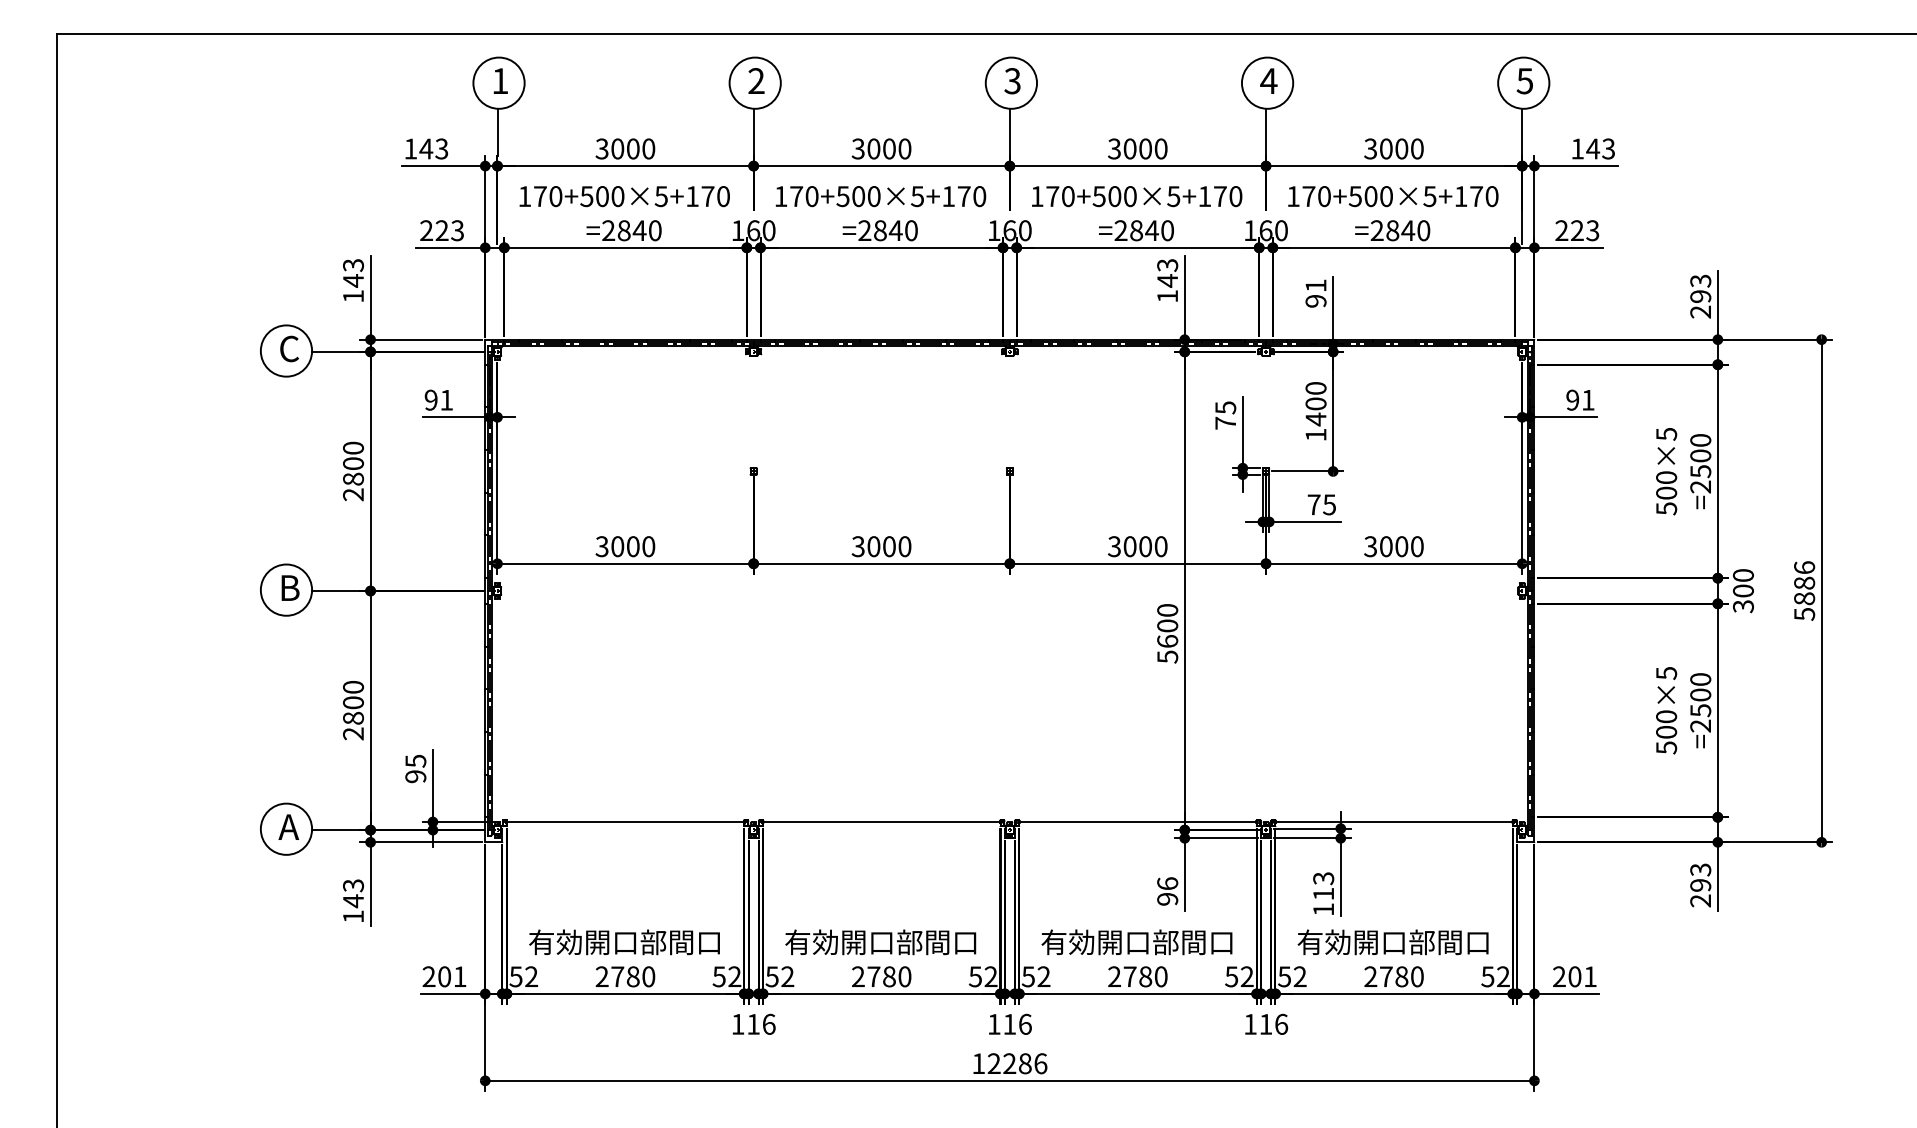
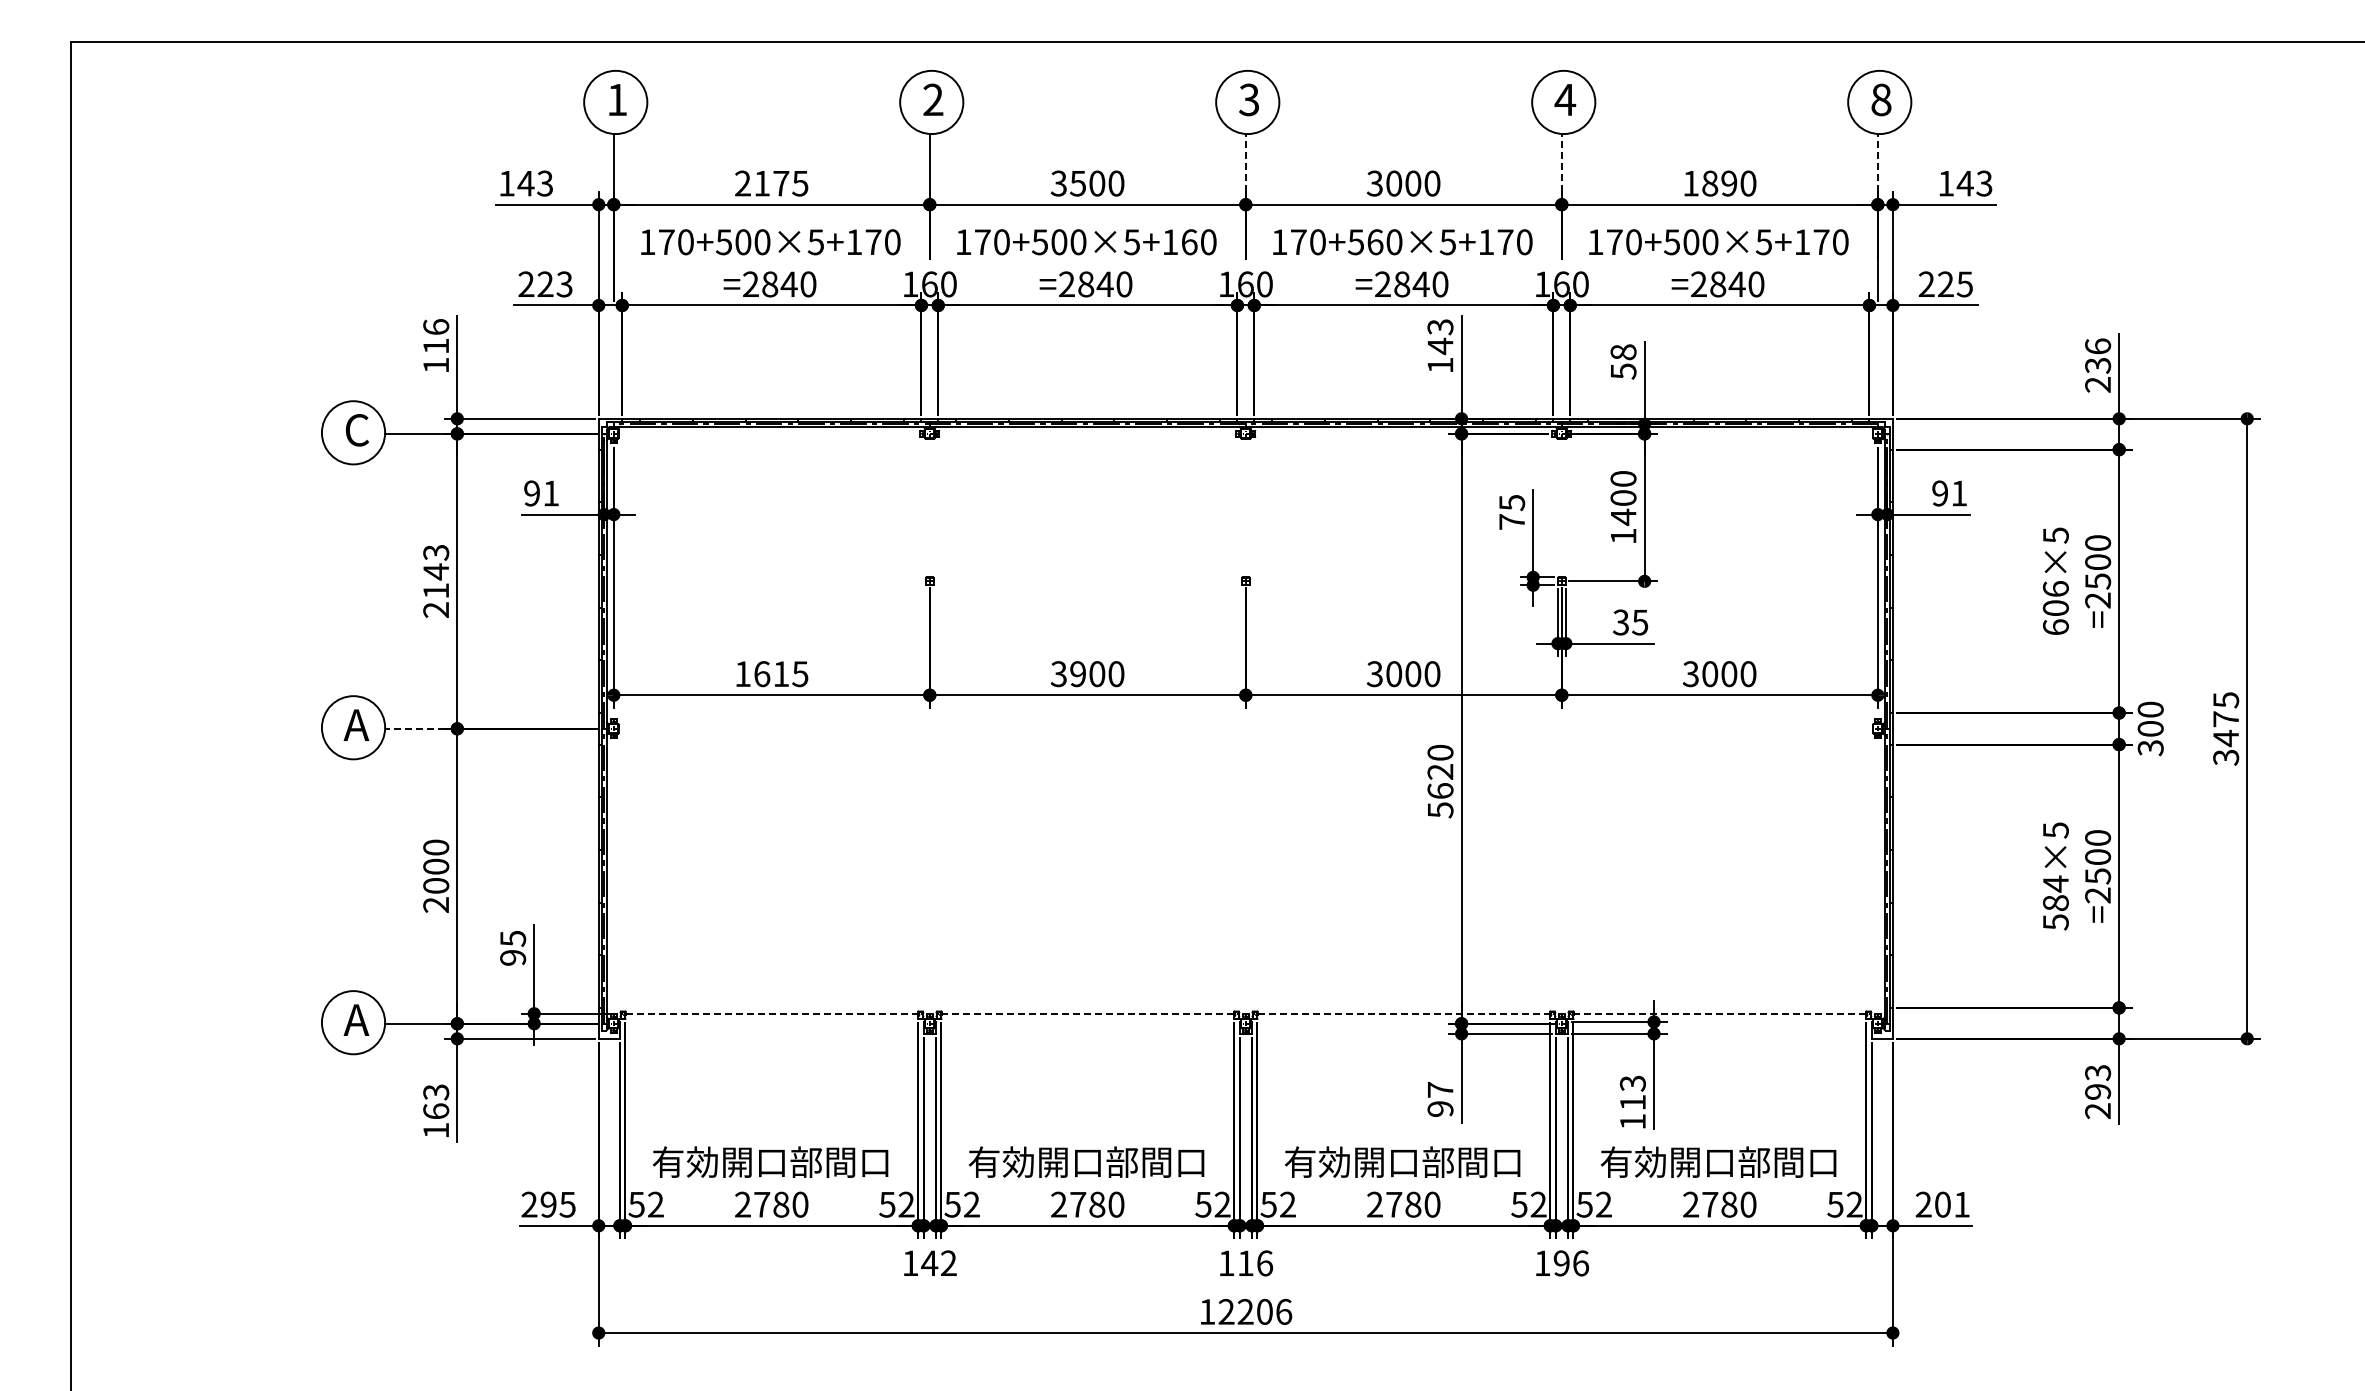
text: (1525, 80) -> (1881, 99), 5 -> 8
line: (1009, 131) -> (1245, 162), solid -> dashed
line: (1265, 131) -> (1561, 162), solid -> dashed
line: (1521, 131) -> (1877, 162), solid -> dashed
text: (625, 148) -> (771, 183), 3000 -> 2175
text: (873, 148) -> (1077, 183), 3000 -> 3500
text: (1385, 148) -> (1709, 183), 3000 -> 1890
text: (964, 196) -> (1189, 242), 170+500×5+170 -> 170+500×5+160
text: (1114, 196) -> (1375, 242), 170+500×5+170 -> 170+560×5+170
text: (1592, 229) -> (1964, 283), 223 -> 225
text: (353, 273) -> (436, 337), 143 -> 116
text: (1701, 288) -> (2098, 355), 293 -> 236
text: (1316, 293) -> (1623, 361), 91 -> 58
text: (353, 463) -> (436, 571), 2800 -> 2143
text: (1666, 493) -> (2055, 608), 500×5 -> 606×5
text: (1314, 504) -> (1621, 622), 75 -> 35
text: (625, 546) -> (771, 674), 3000 -> 1615
text: (874, 546) -> (1078, 674), 3000 -> 3900
text: (288, 587) -> (356, 724), B -> A
line: (335, 590) -> (414, 728), solid -> dashed
text: (1804, 590) -> (2226, 728), 5886 -> 3475
text: (1167, 625) -> (1440, 771), 5600 -> 5620
text: (353, 718) -> (436, 885), 2800 -> 2000
text: (1666, 723) -> (2055, 892), 500×5 -> 584×5
line: (625, 821) -> (771, 1013), solid -> dashed
line: (881, 821) -> (1087, 1013), solid -> dashed
line: (1137, 821) -> (1403, 1013), solid -> dashed
line: (1393, 821) -> (1719, 1013), solid -> dashed
text: (1167, 883) -> (1440, 1089), 96 -> 97
text: (353, 901) -> (436, 1111), 143 -> 163
text: (451, 976) -> (557, 1204), 201 -> 295
text: (760, 1024) -> (938, 1263), 116 -> 142
text: (1265, 1024) -> (1561, 1263), 116 -> 196
text: (1024, 1063) -> (1264, 1311), 12286 -> 12206

